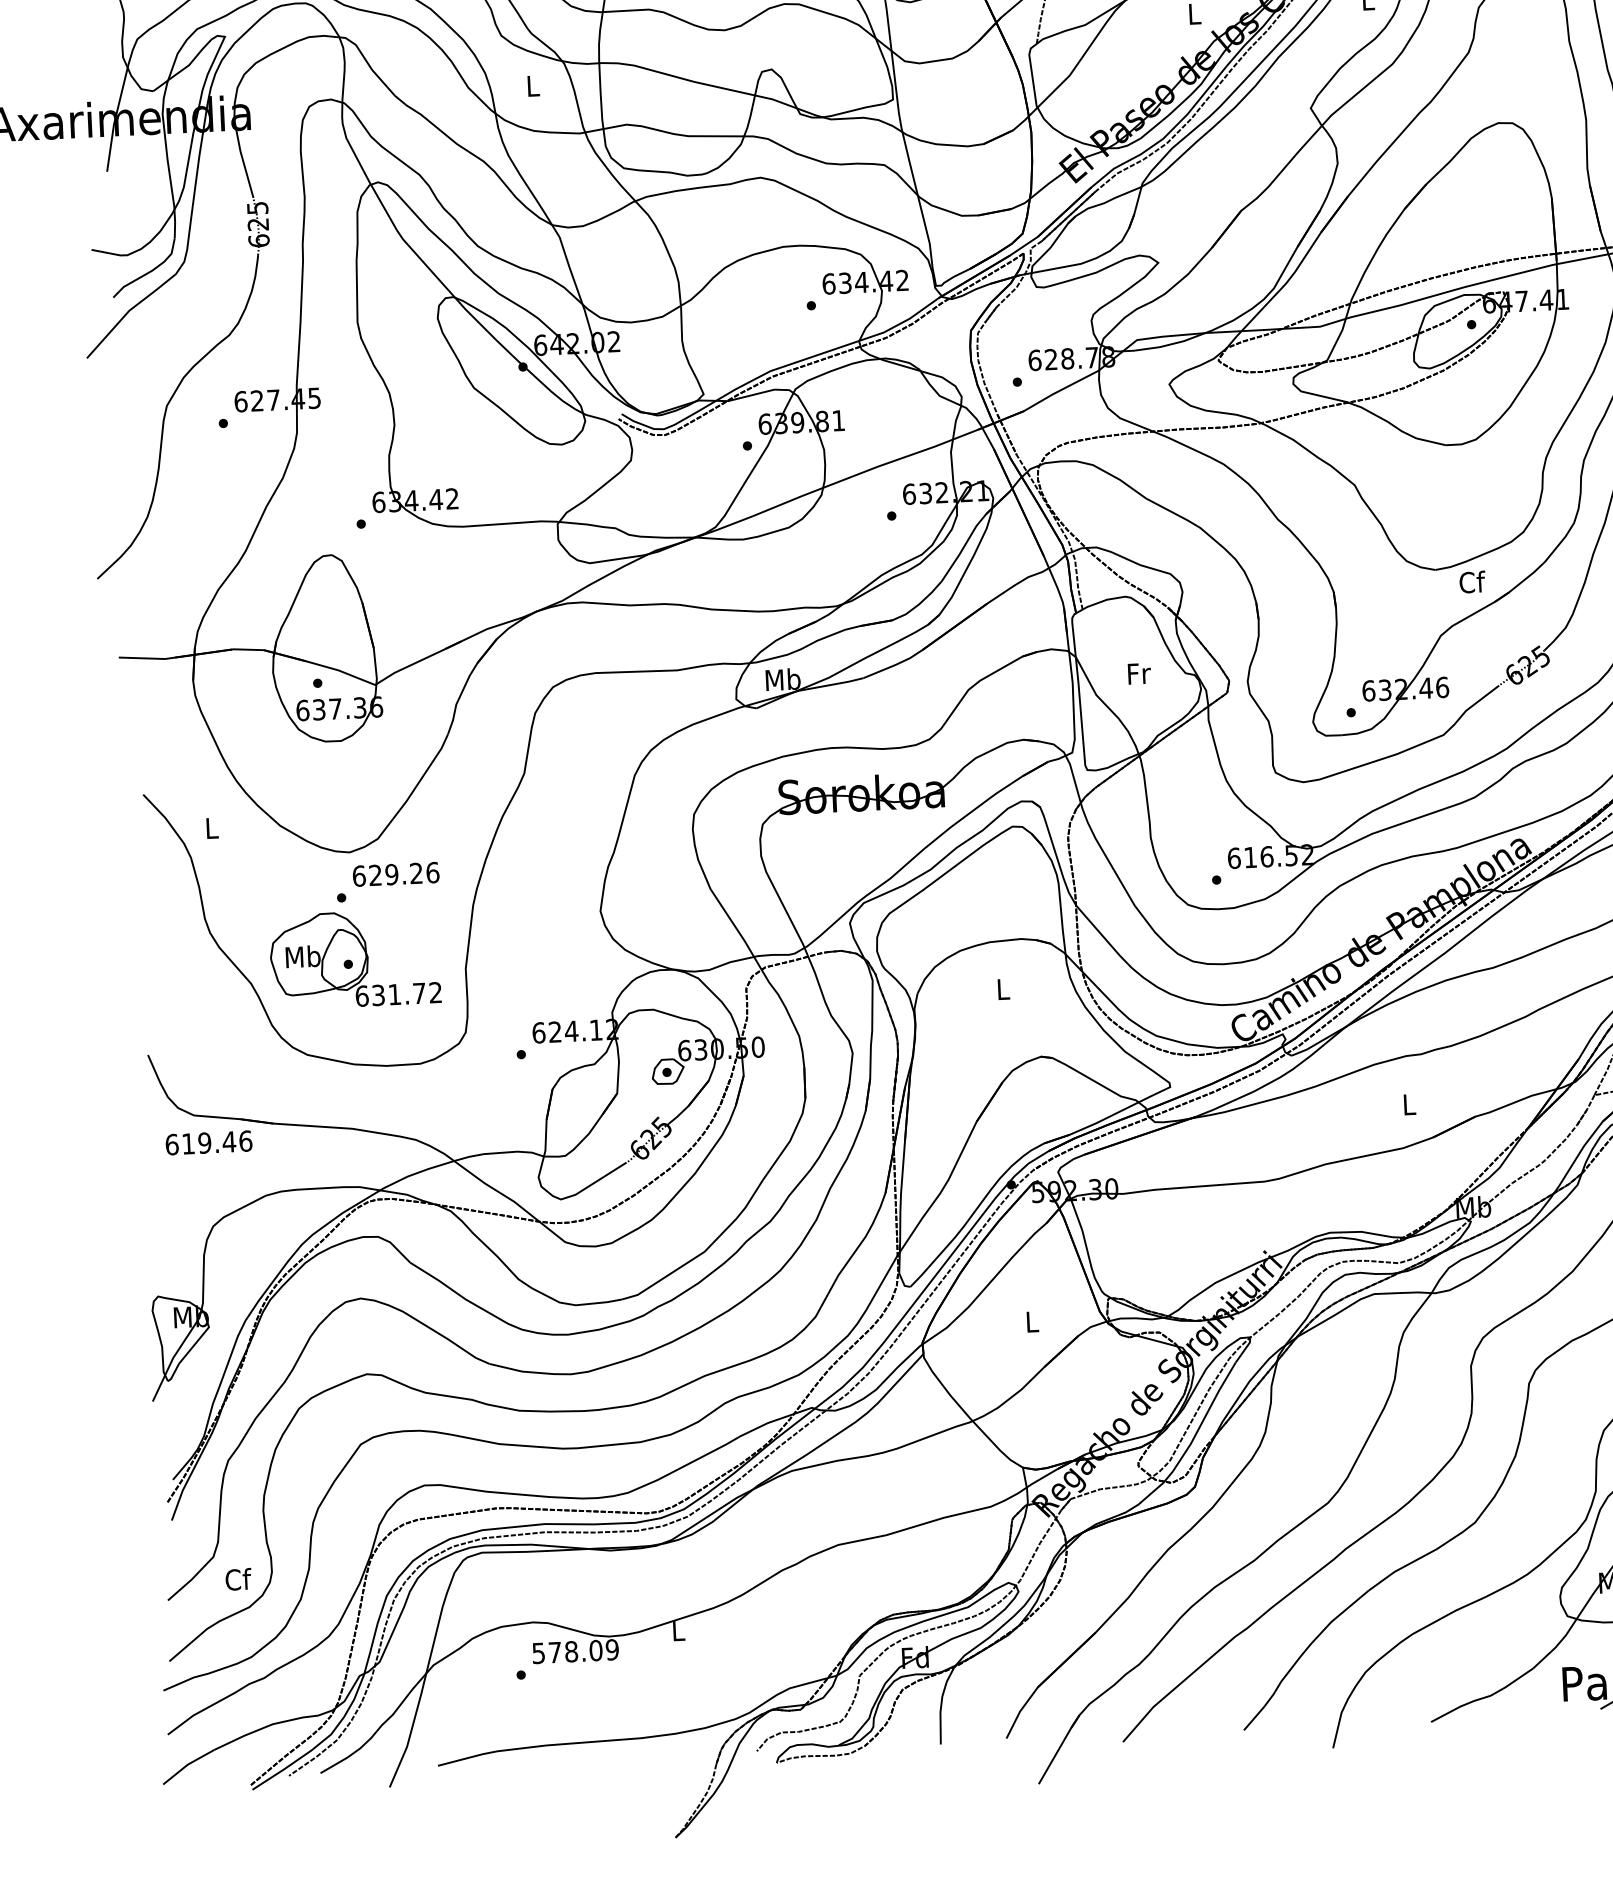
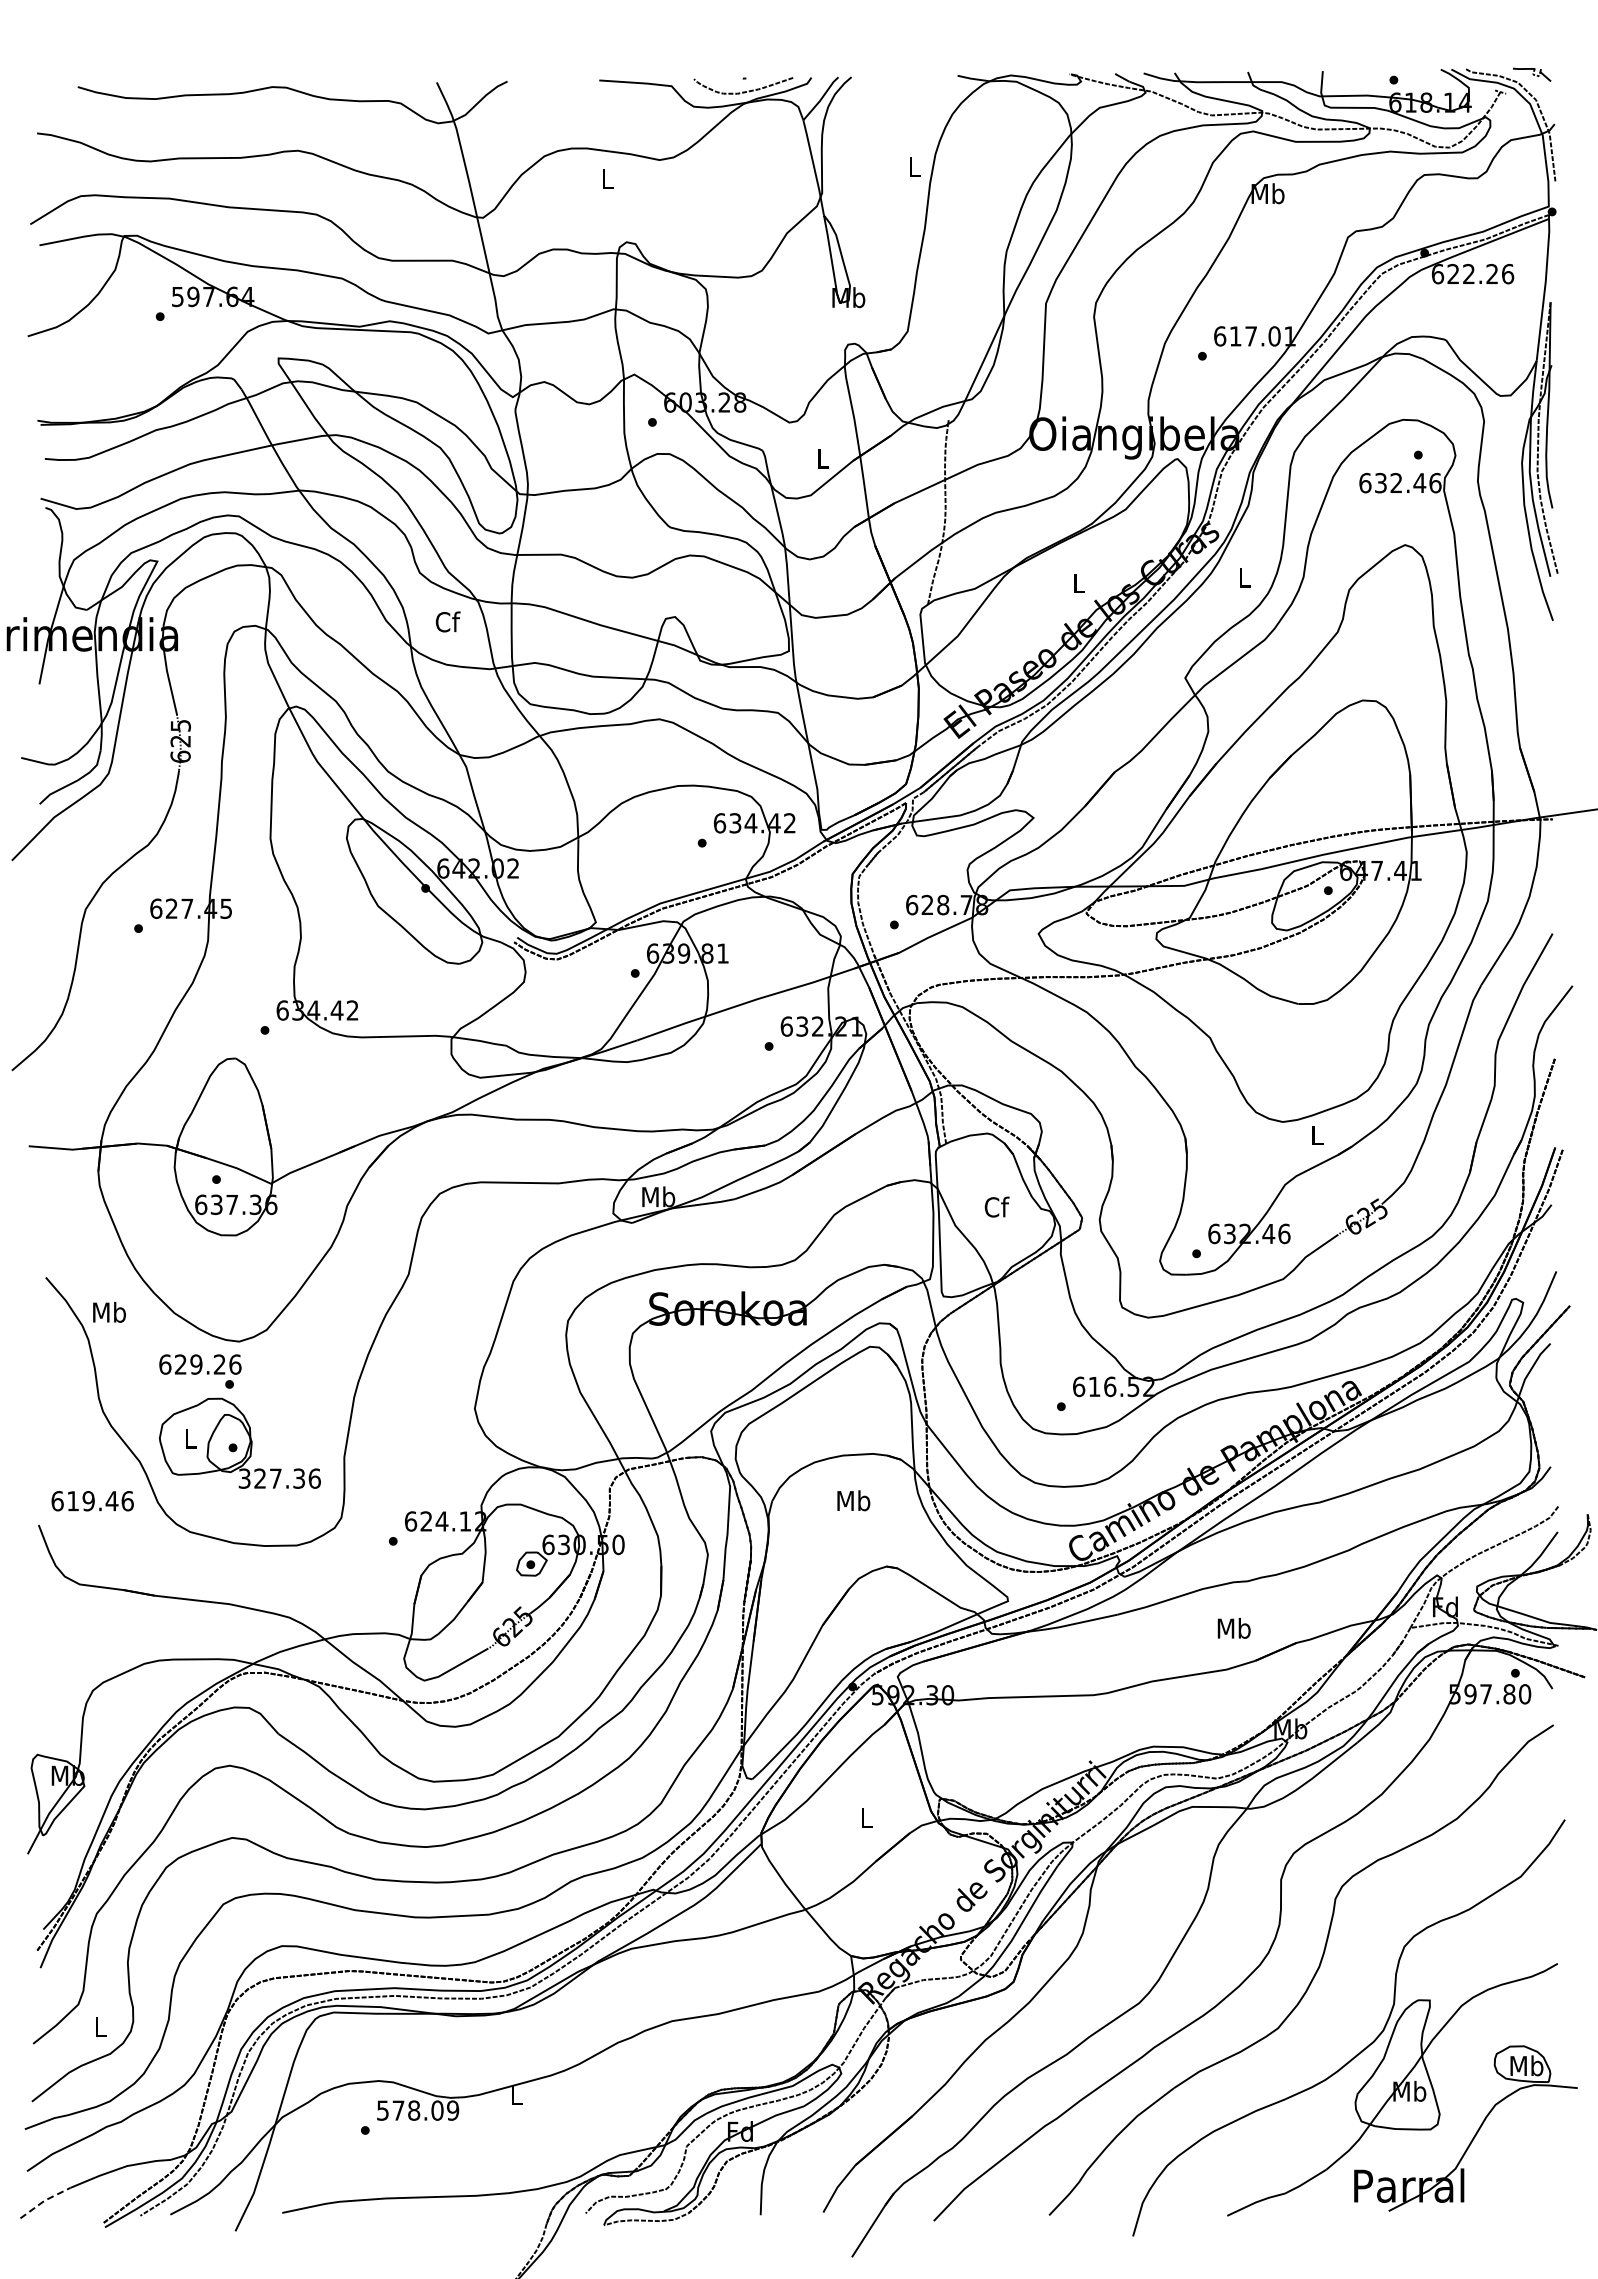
text: (532, 85) -> (447, 621), L -> Cf
text: (1472, 581) -> (1317, 1134), Cf -> L
text: (1138, 672) -> (996, 1206), Fr -> Cf
text: (211, 827) -> (109, 1311), L -> Mb
text: (396, 874) -> (200, 1364), moved
text: (303, 956) -> (190, 1438), Mb -> L
text: (1002, 988) -> (853, 1500), L -> Mb
text: (398, 994) -> (279, 1478), 631.72 -> 327.36
text: (1408, 1104) -> (1233, 1628), L -> Mb
text: (208, 1143) -> (92, 1501), moved
text: (238, 1578) -> (101, 2026), Cf -> L
line: (187, 1764) -> (44, 2200), solid -> dashed

